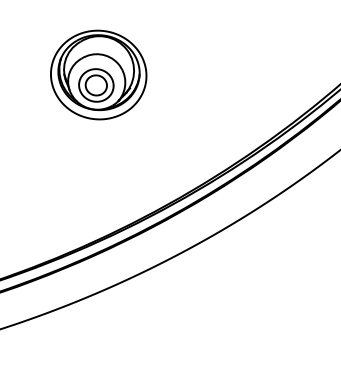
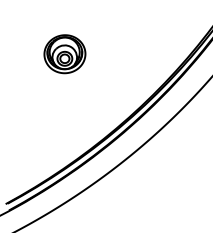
part: (97, 75) -> (64, 54), size x0.7

